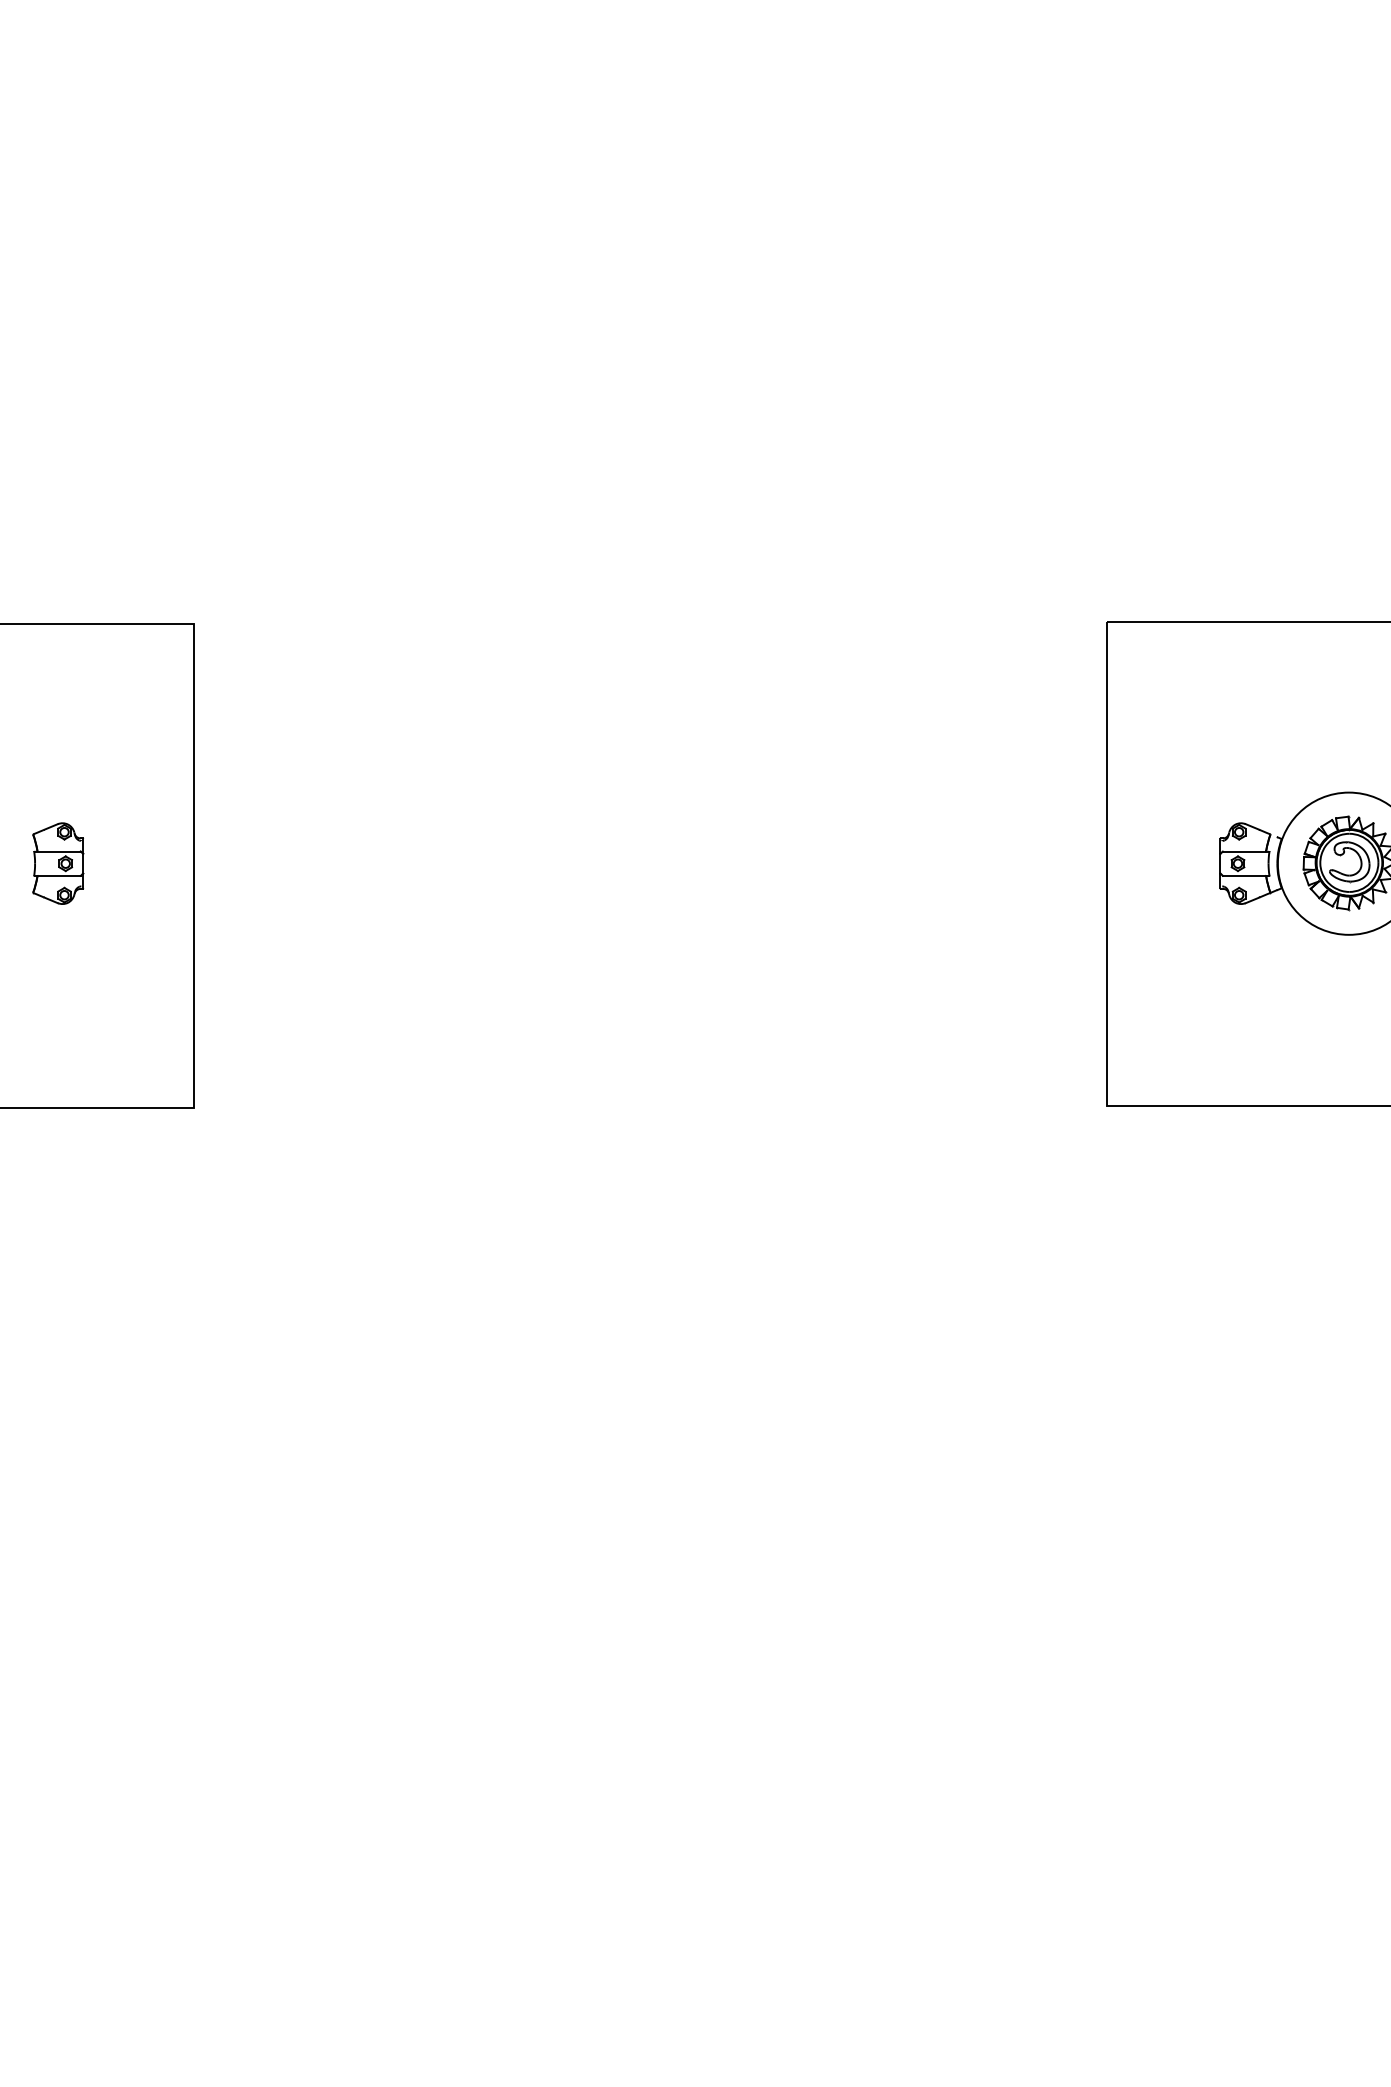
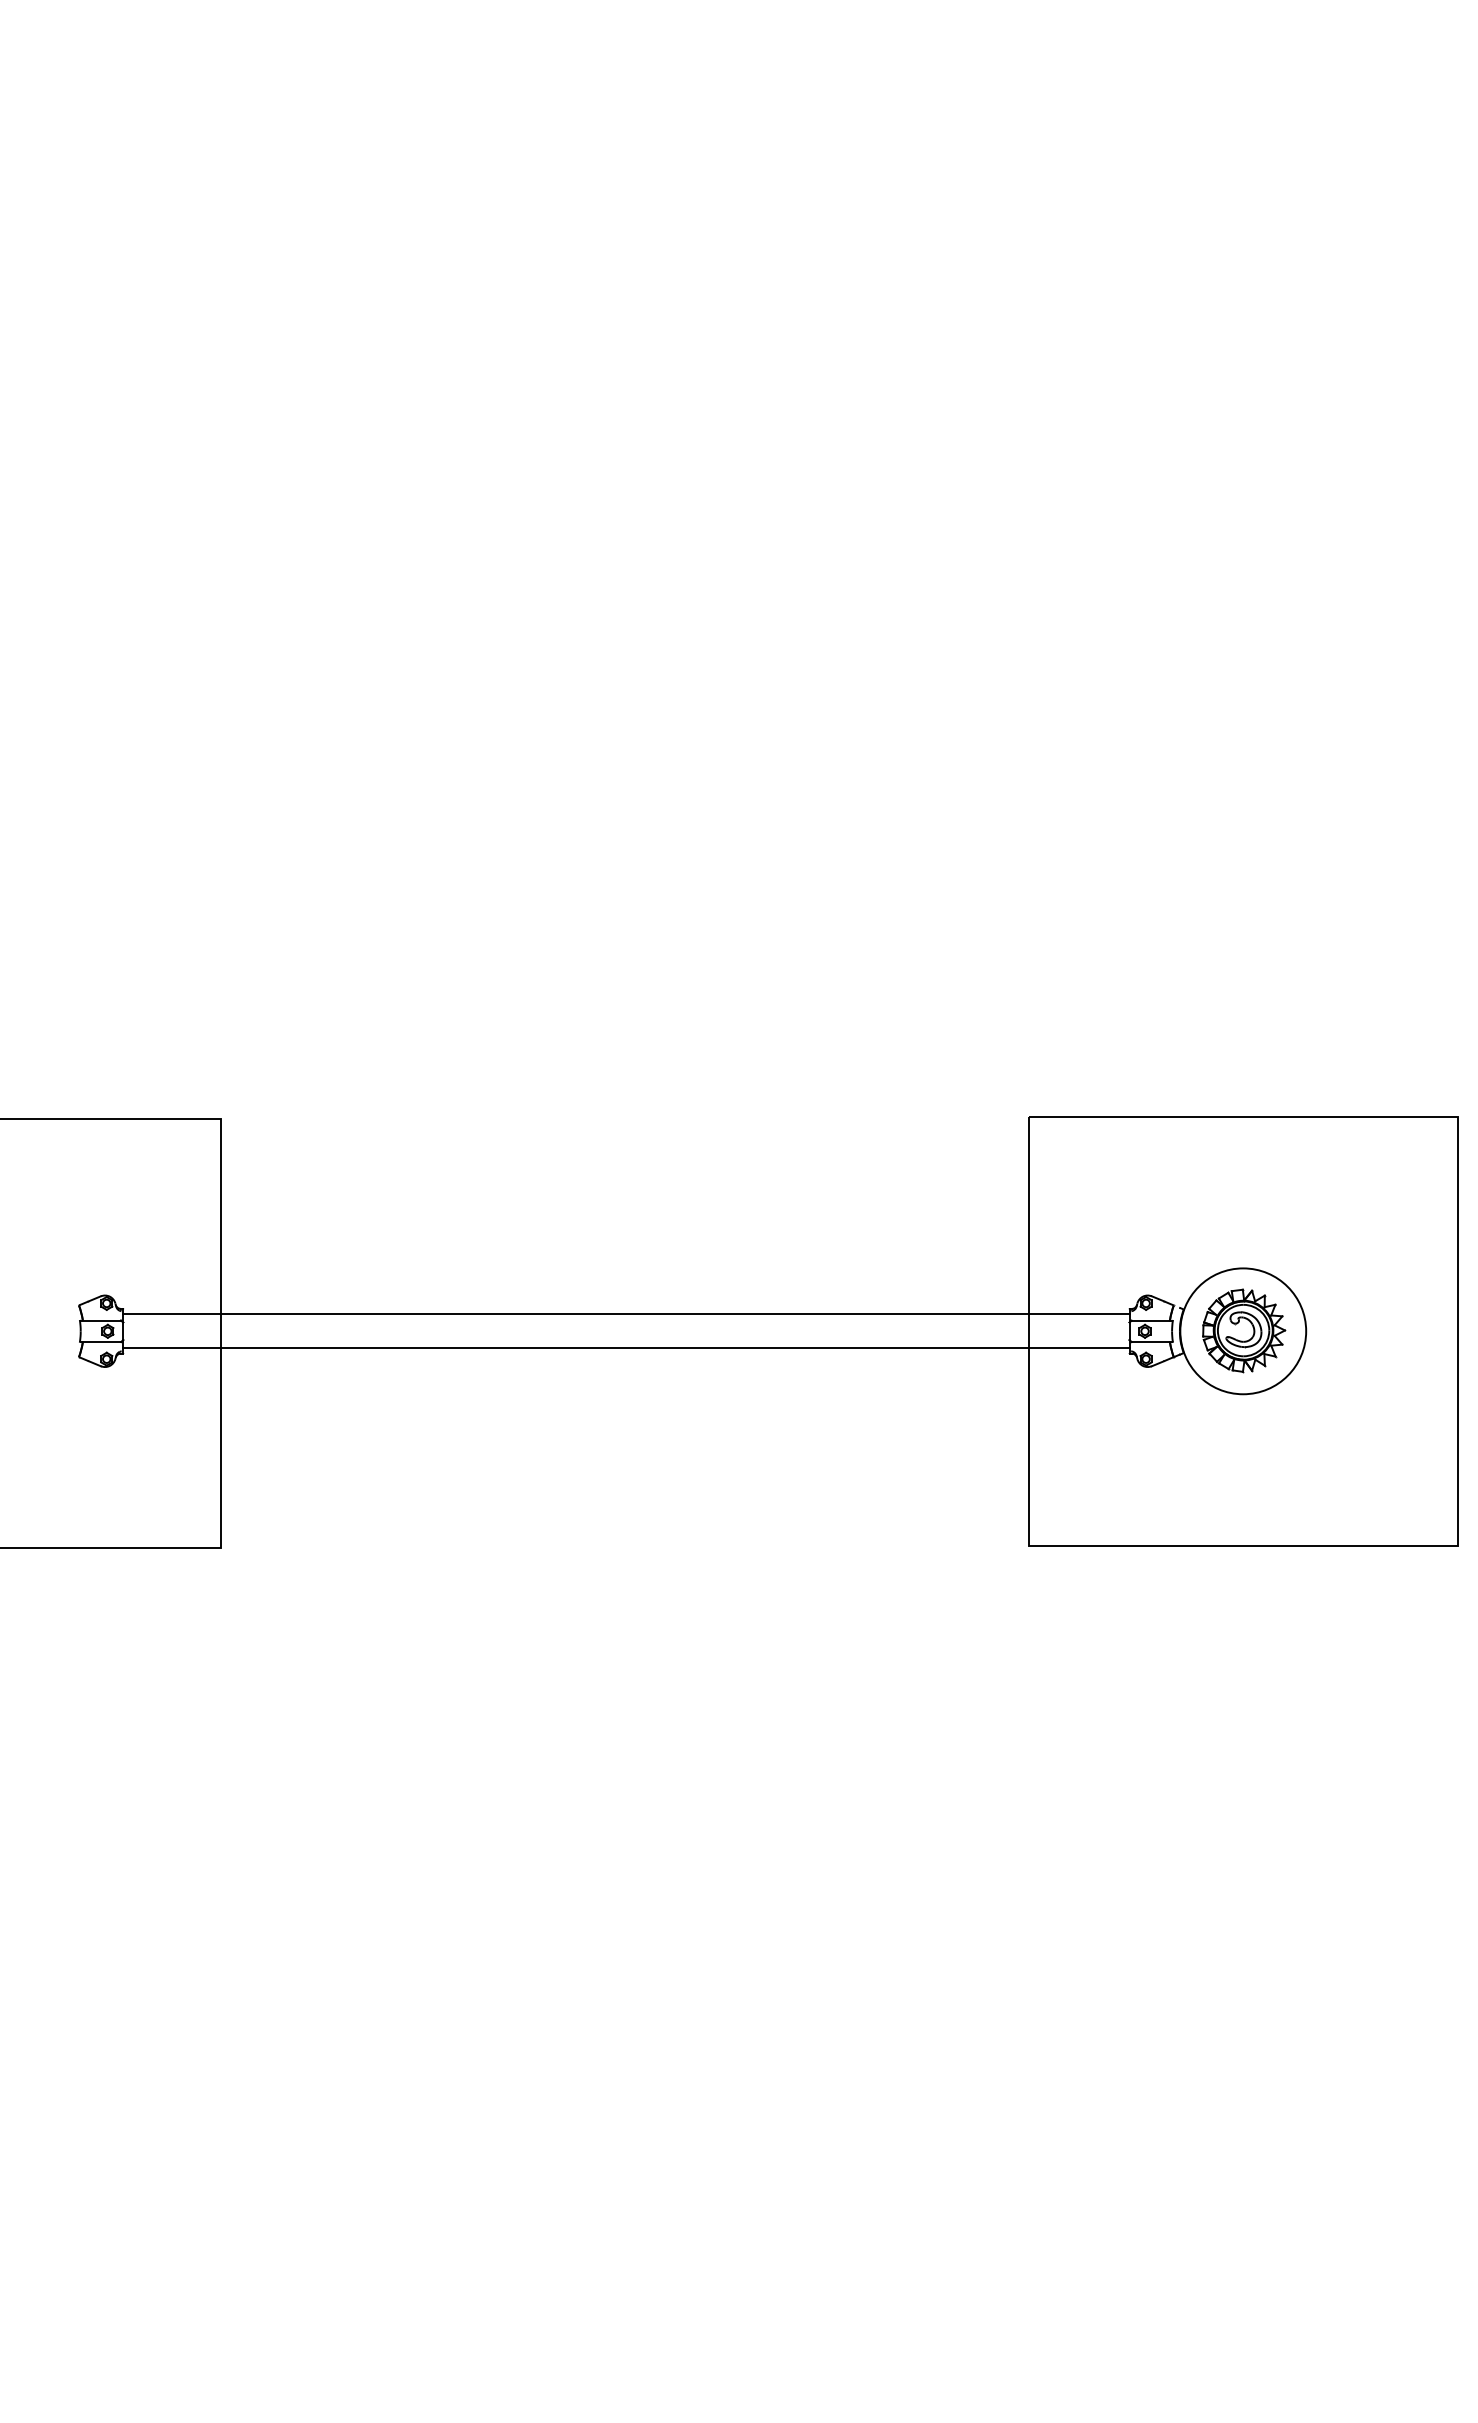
line: (651, 844) -> (626, 1314), added
line: (651, 883) -> (626, 1348), added

